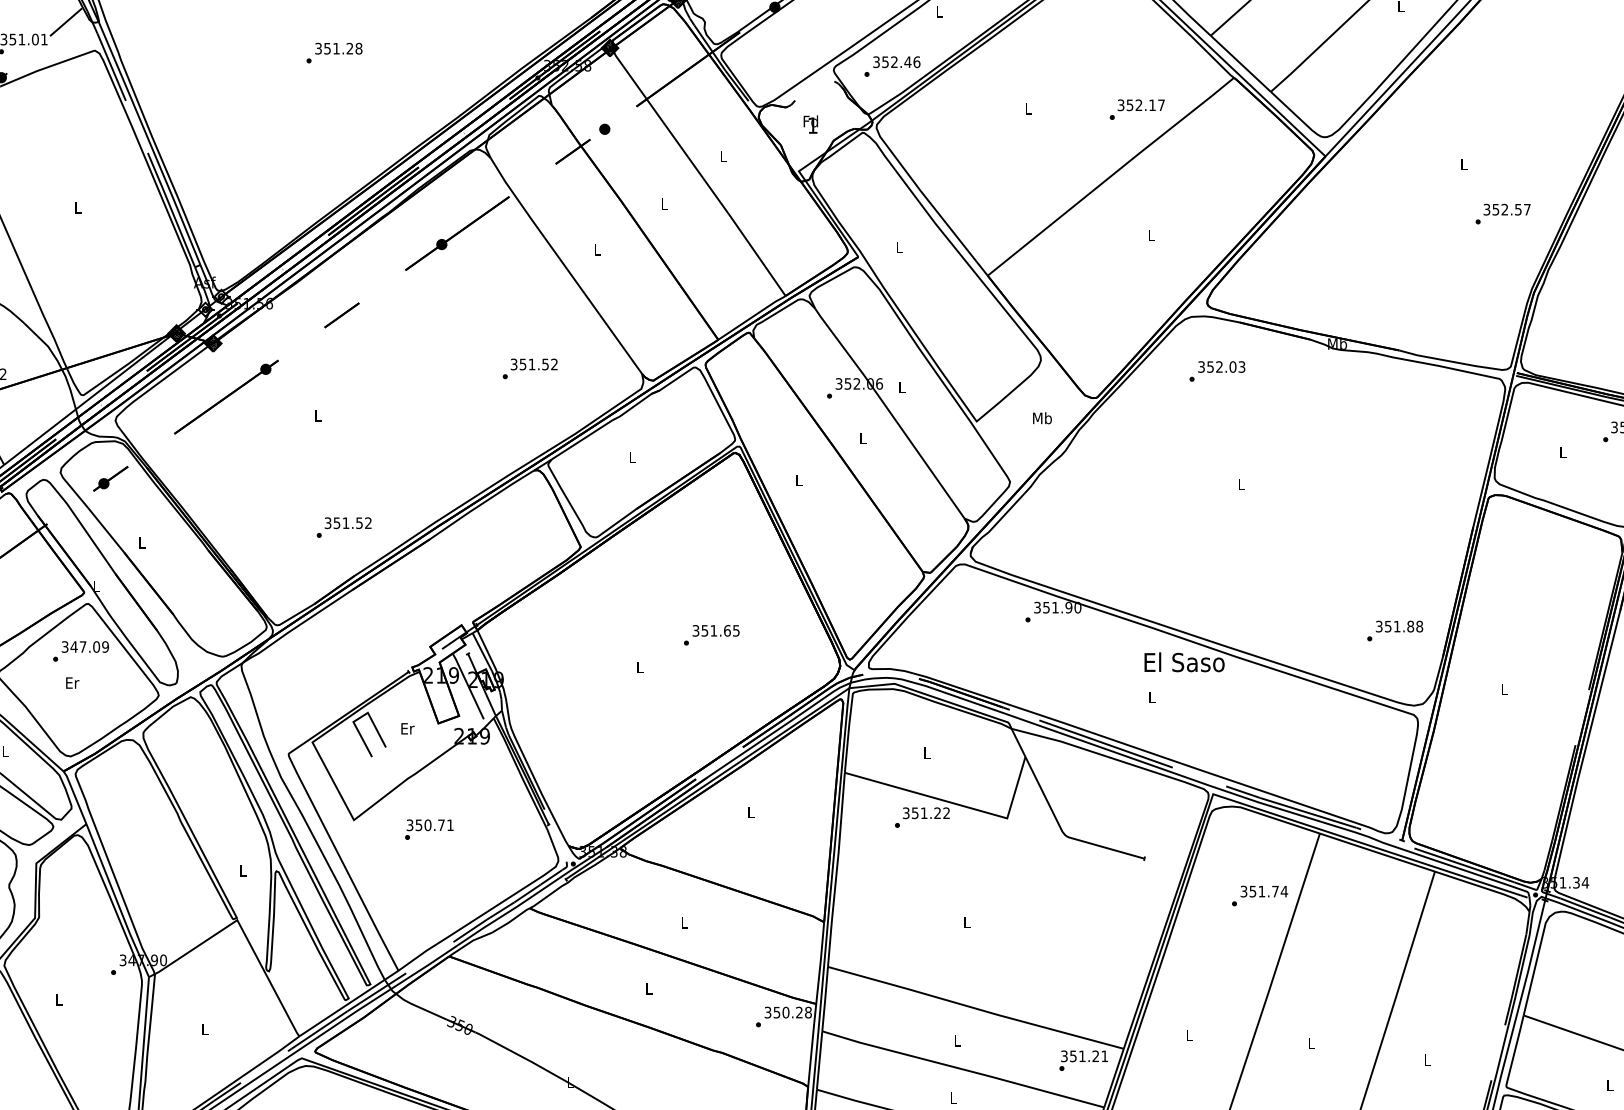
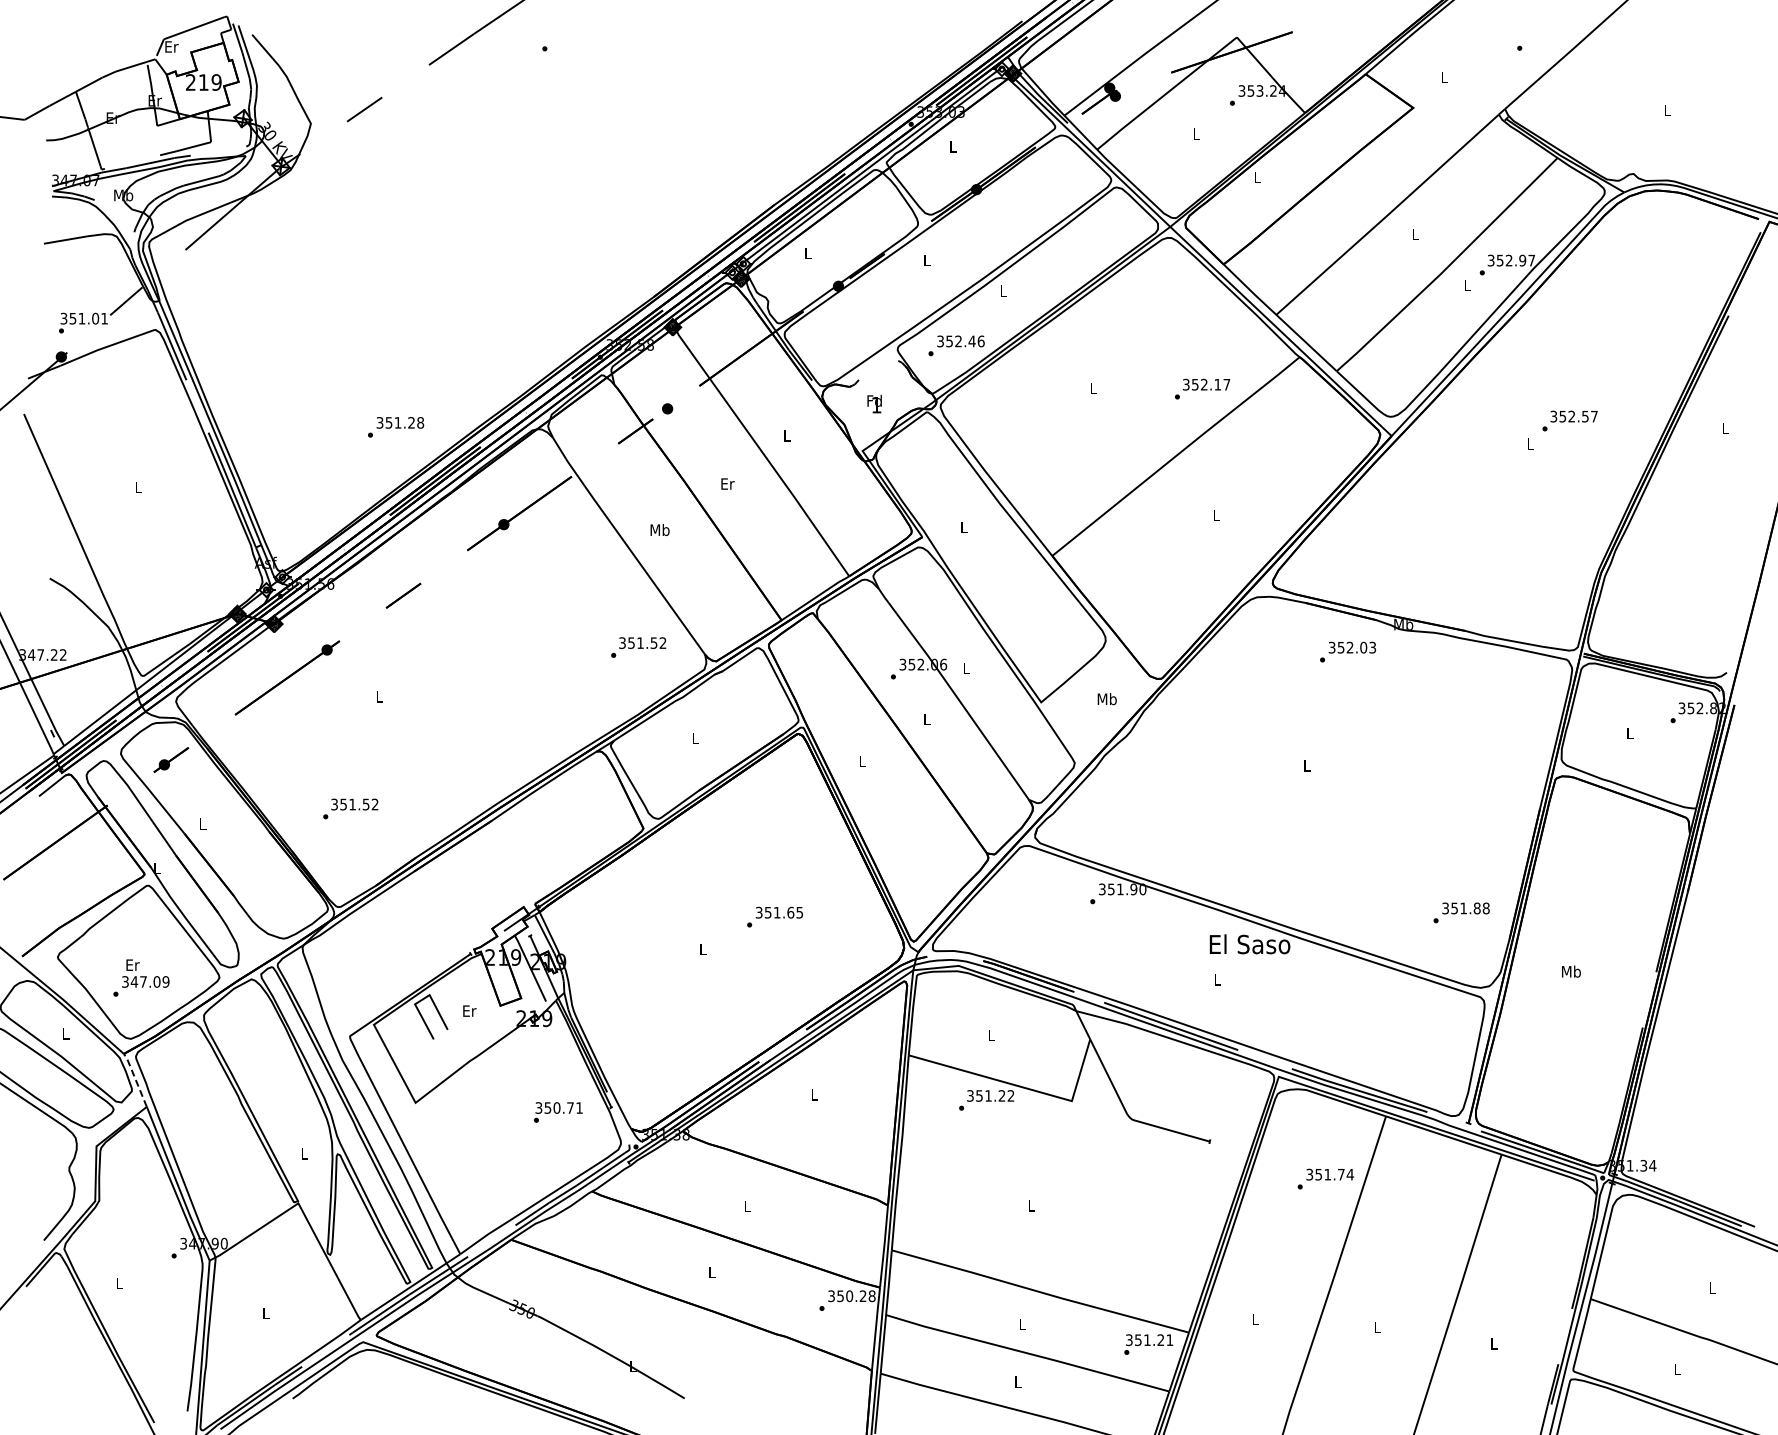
text: (334, 53) -> (396, 427), moved
text: (664, 203) -> (727, 483), L -> Er
text: (1502, 213) -> (1569, 420), moved
text: (596, 249) -> (659, 529), L -> Mb
text: (530, 368) -> (638, 647), moved
text: (1216, 370) -> (1347, 651), moved
text: (343, 527) -> (350, 808), moved
text: (81, 651) -> (141, 986), moved
text: (1504, 689) -> (1571, 971), L -> Mb
line: (75, 796) -> (135, 1079), solid -> dashed
text: (429, 829) -> (558, 1112), moved

